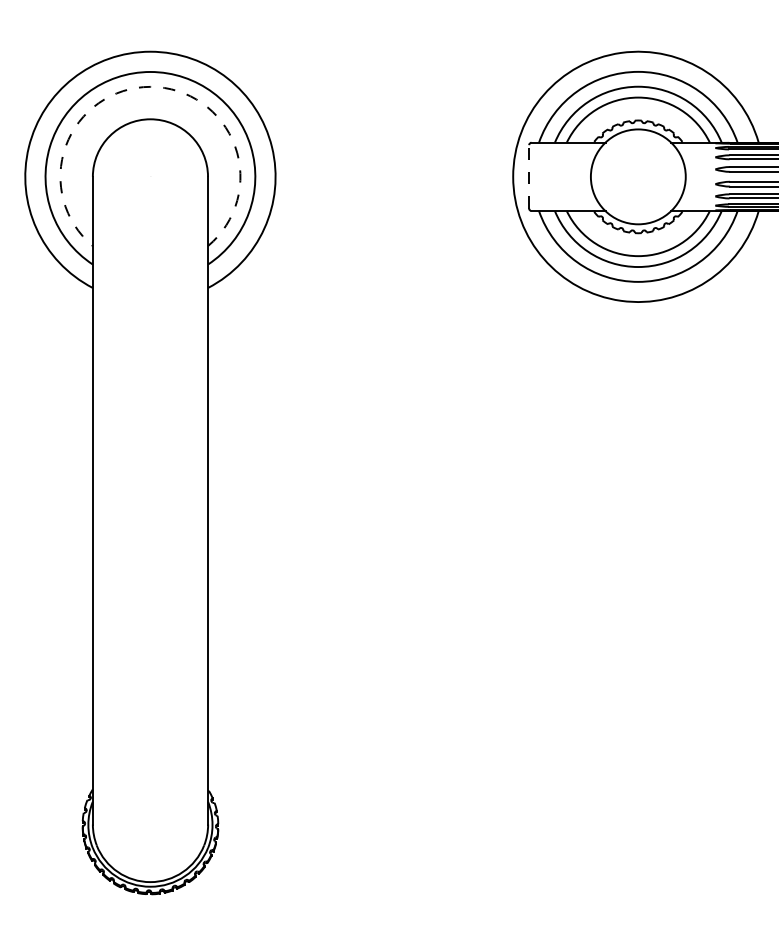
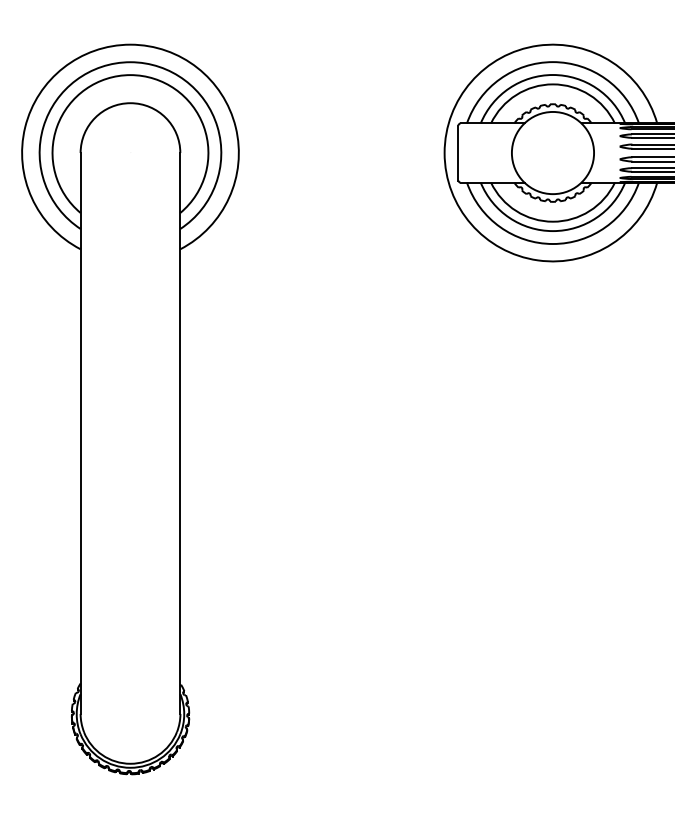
arc: (150, 86) -> (130, 74), dashed -> solid
line: (529, 176) -> (458, 152), dashed -> solid

